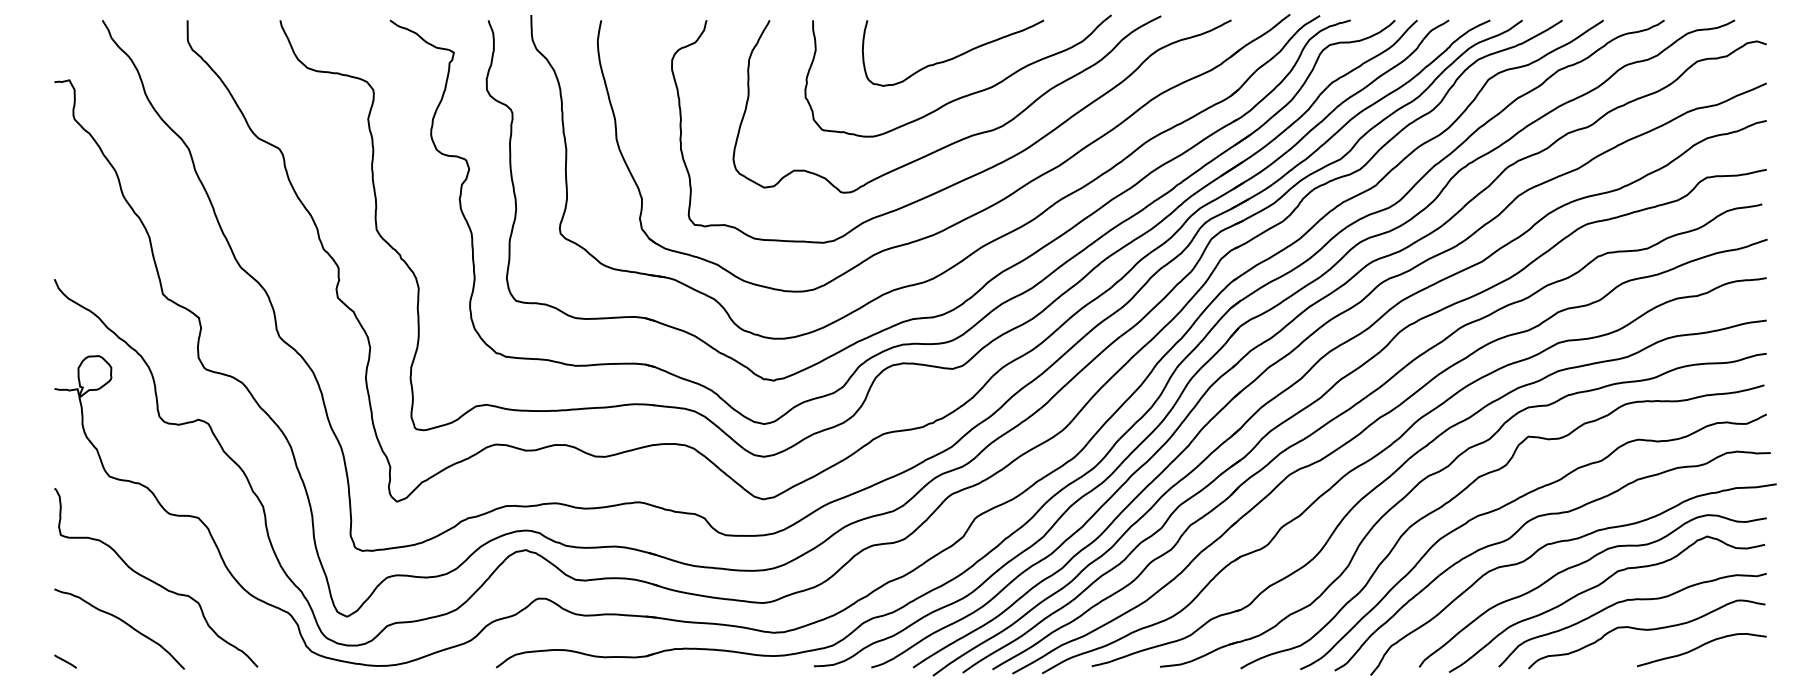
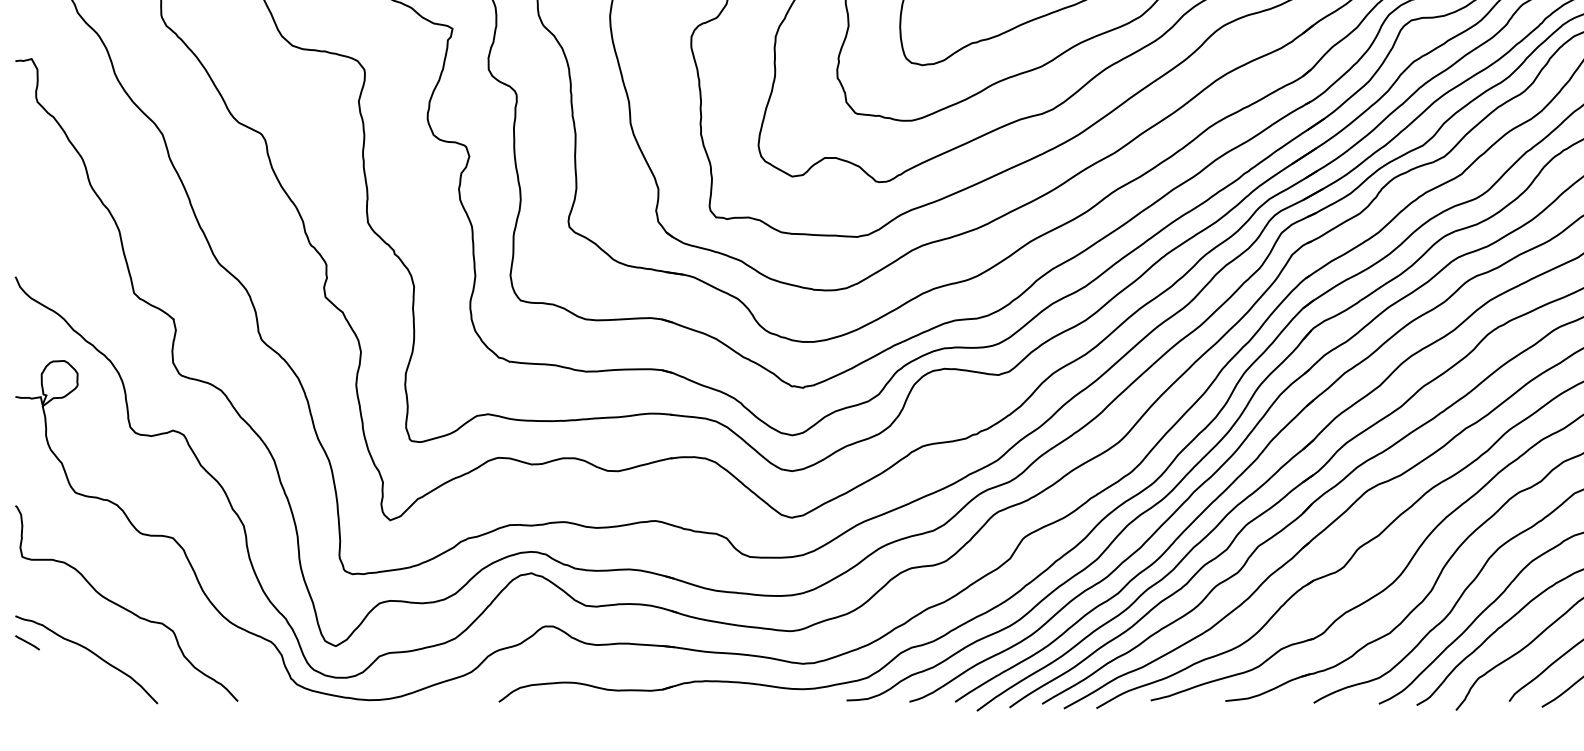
line: (65, 661) -> (27, 642), moved

